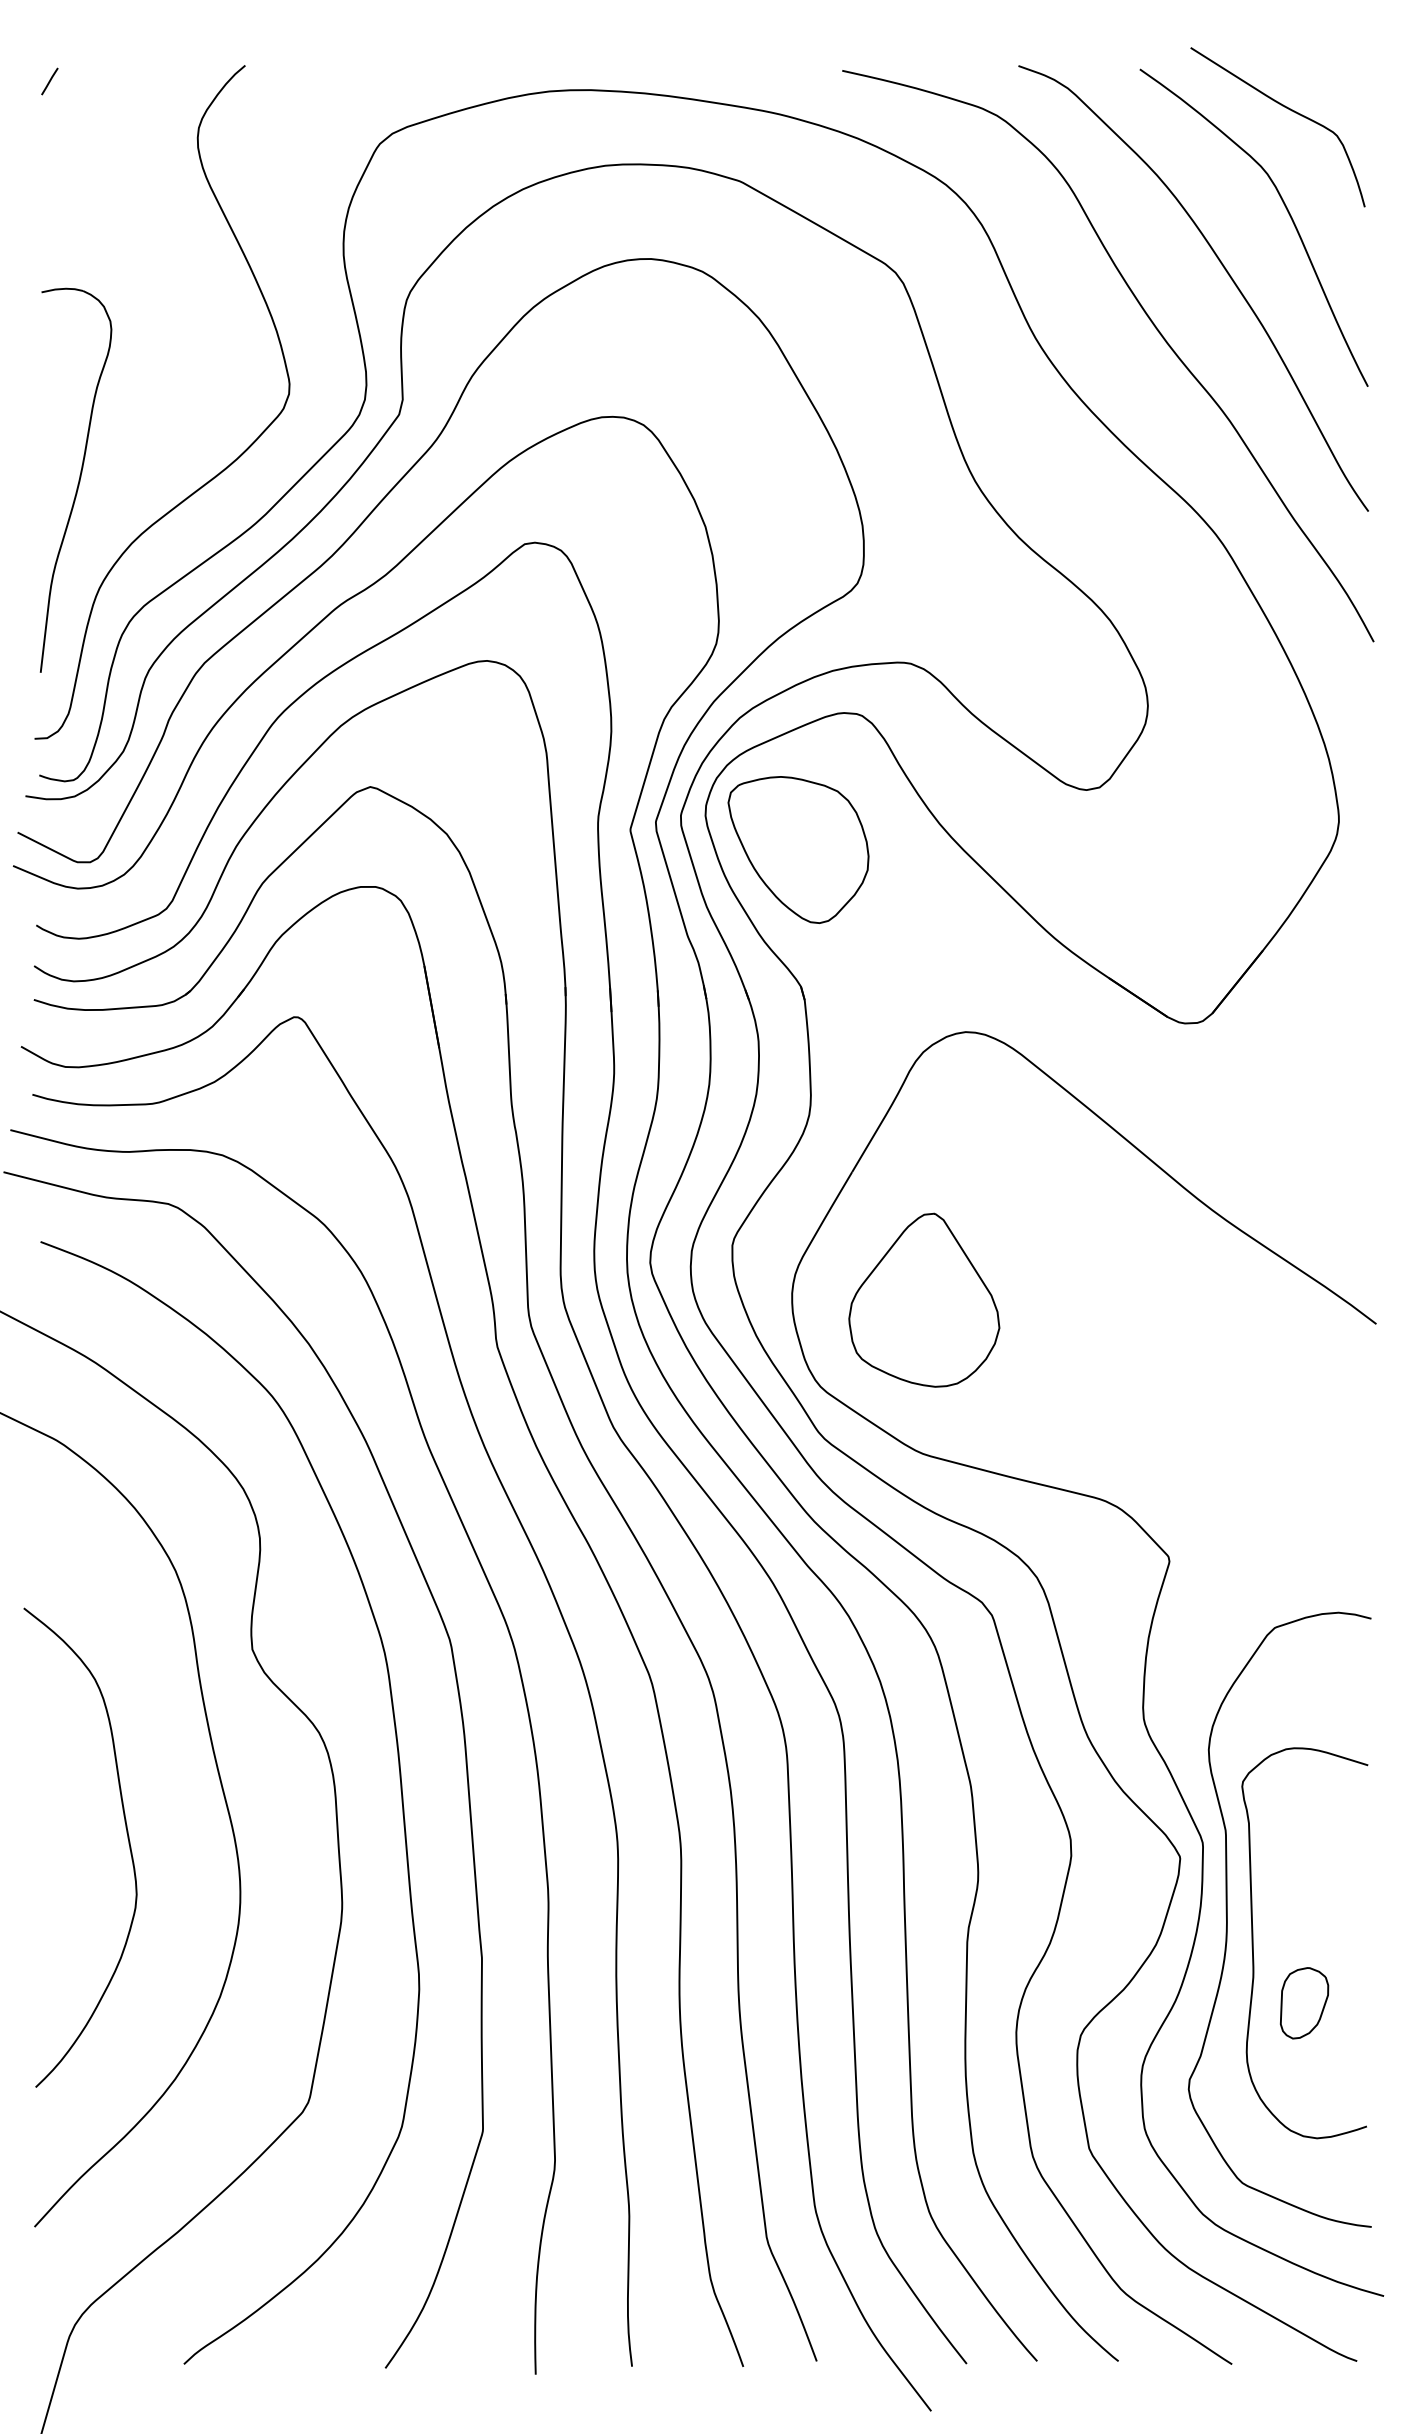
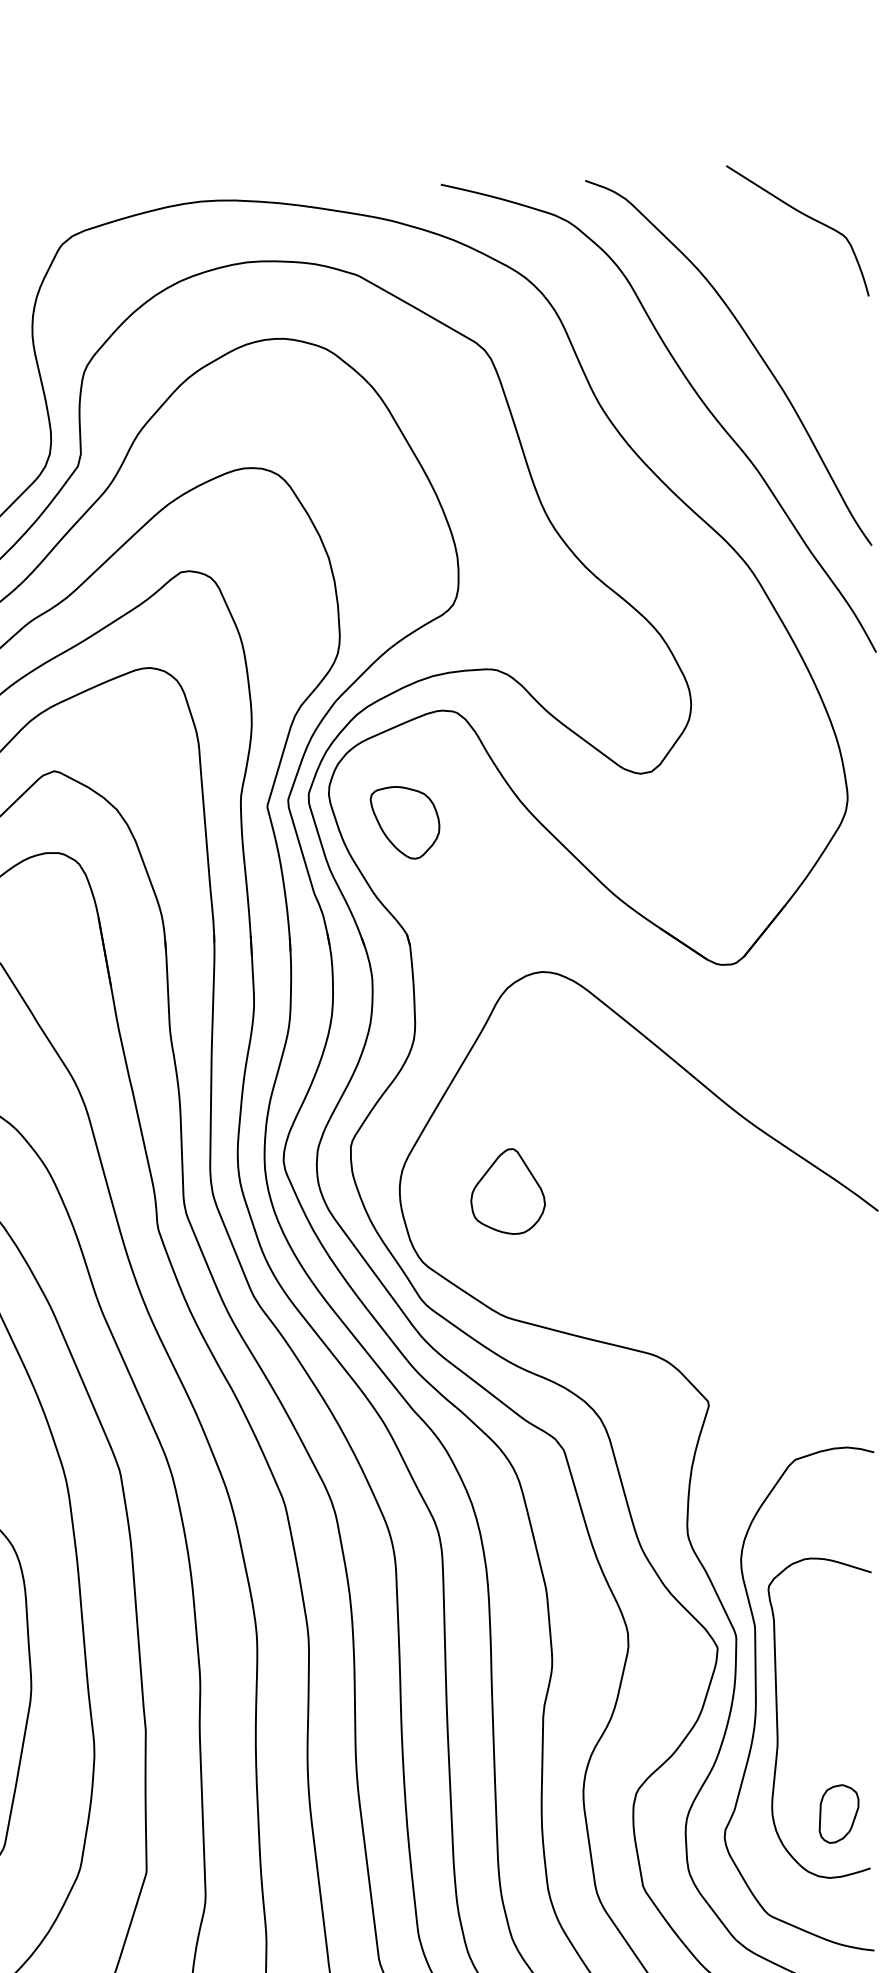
curve: (1286, 210) -> (804, 299), removed
part: (798, 849) -> (405, 822), size x0.6
part: (924, 1299) -> (508, 1190), size x0.6
part: (1304, 2003) -> (839, 1814), moved

